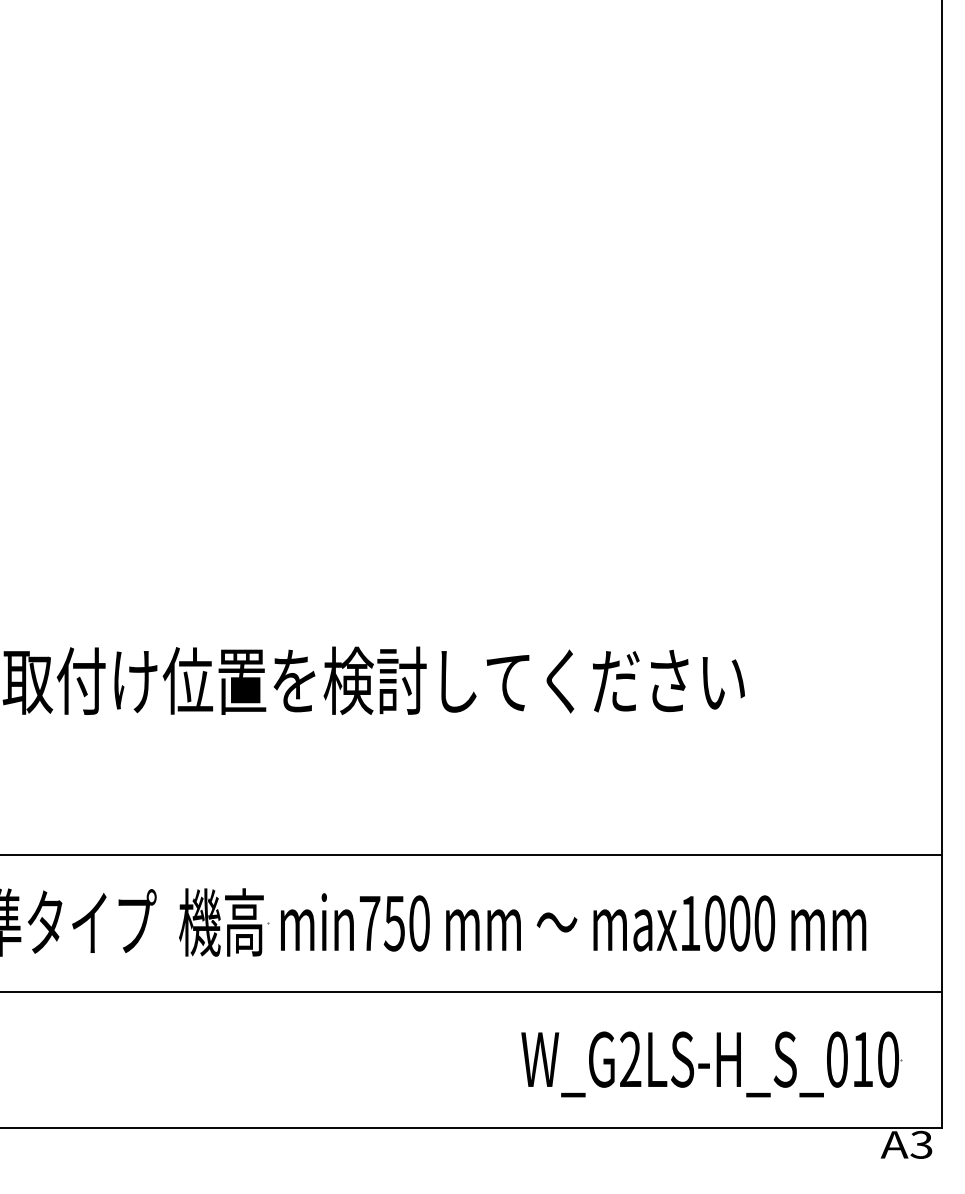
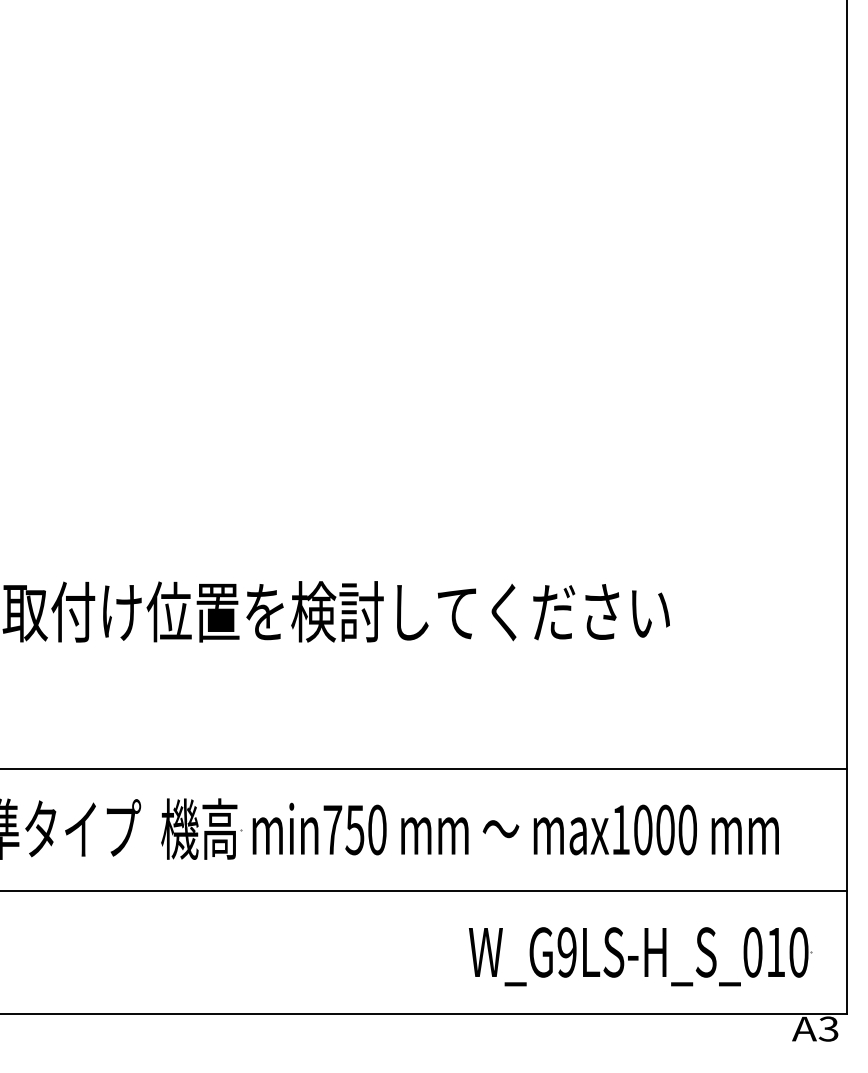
text: (629, 1059) -> (566, 952), W_G2LS-H_S_010 -> W_G9LS-H_S_010

